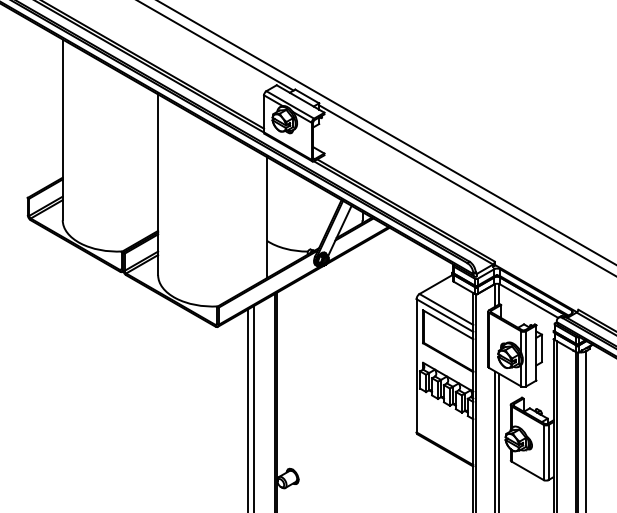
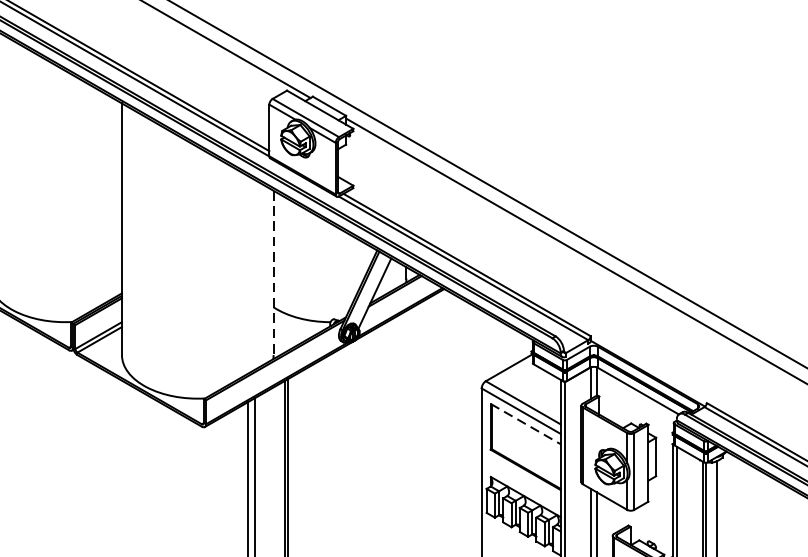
line: (267, 216) -> (274, 273), solid -> dashed
line: (448, 324) -> (526, 423), solid -> dashed

